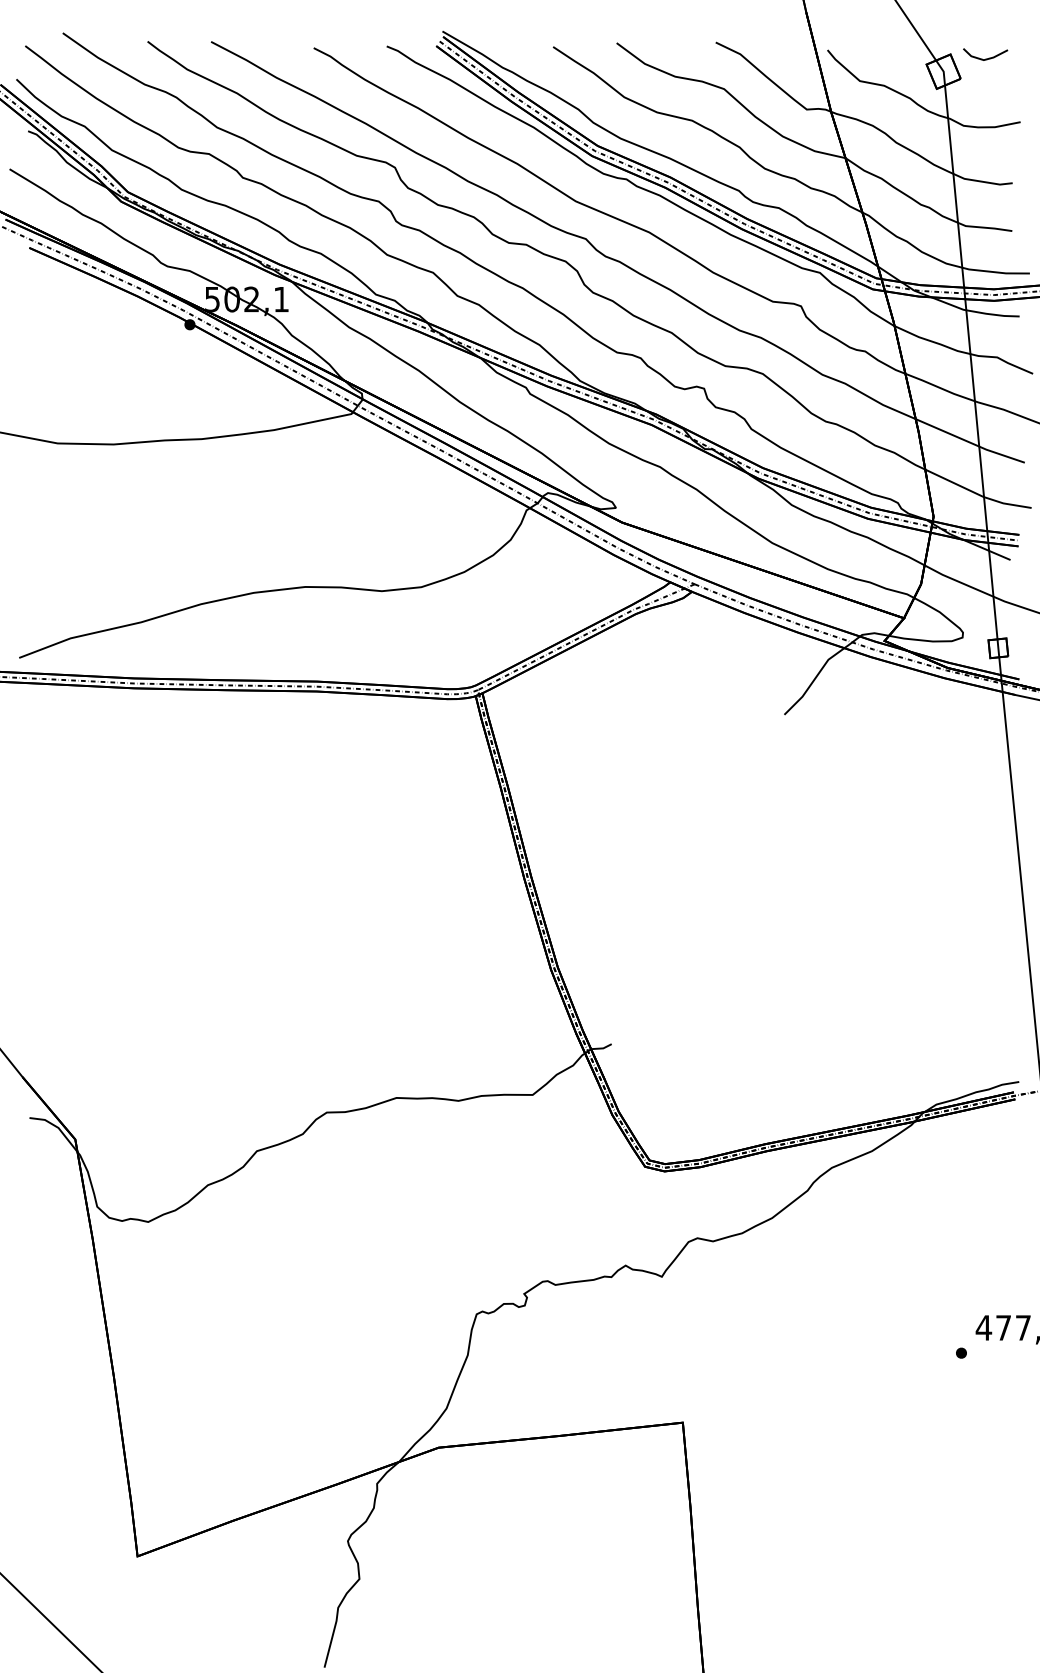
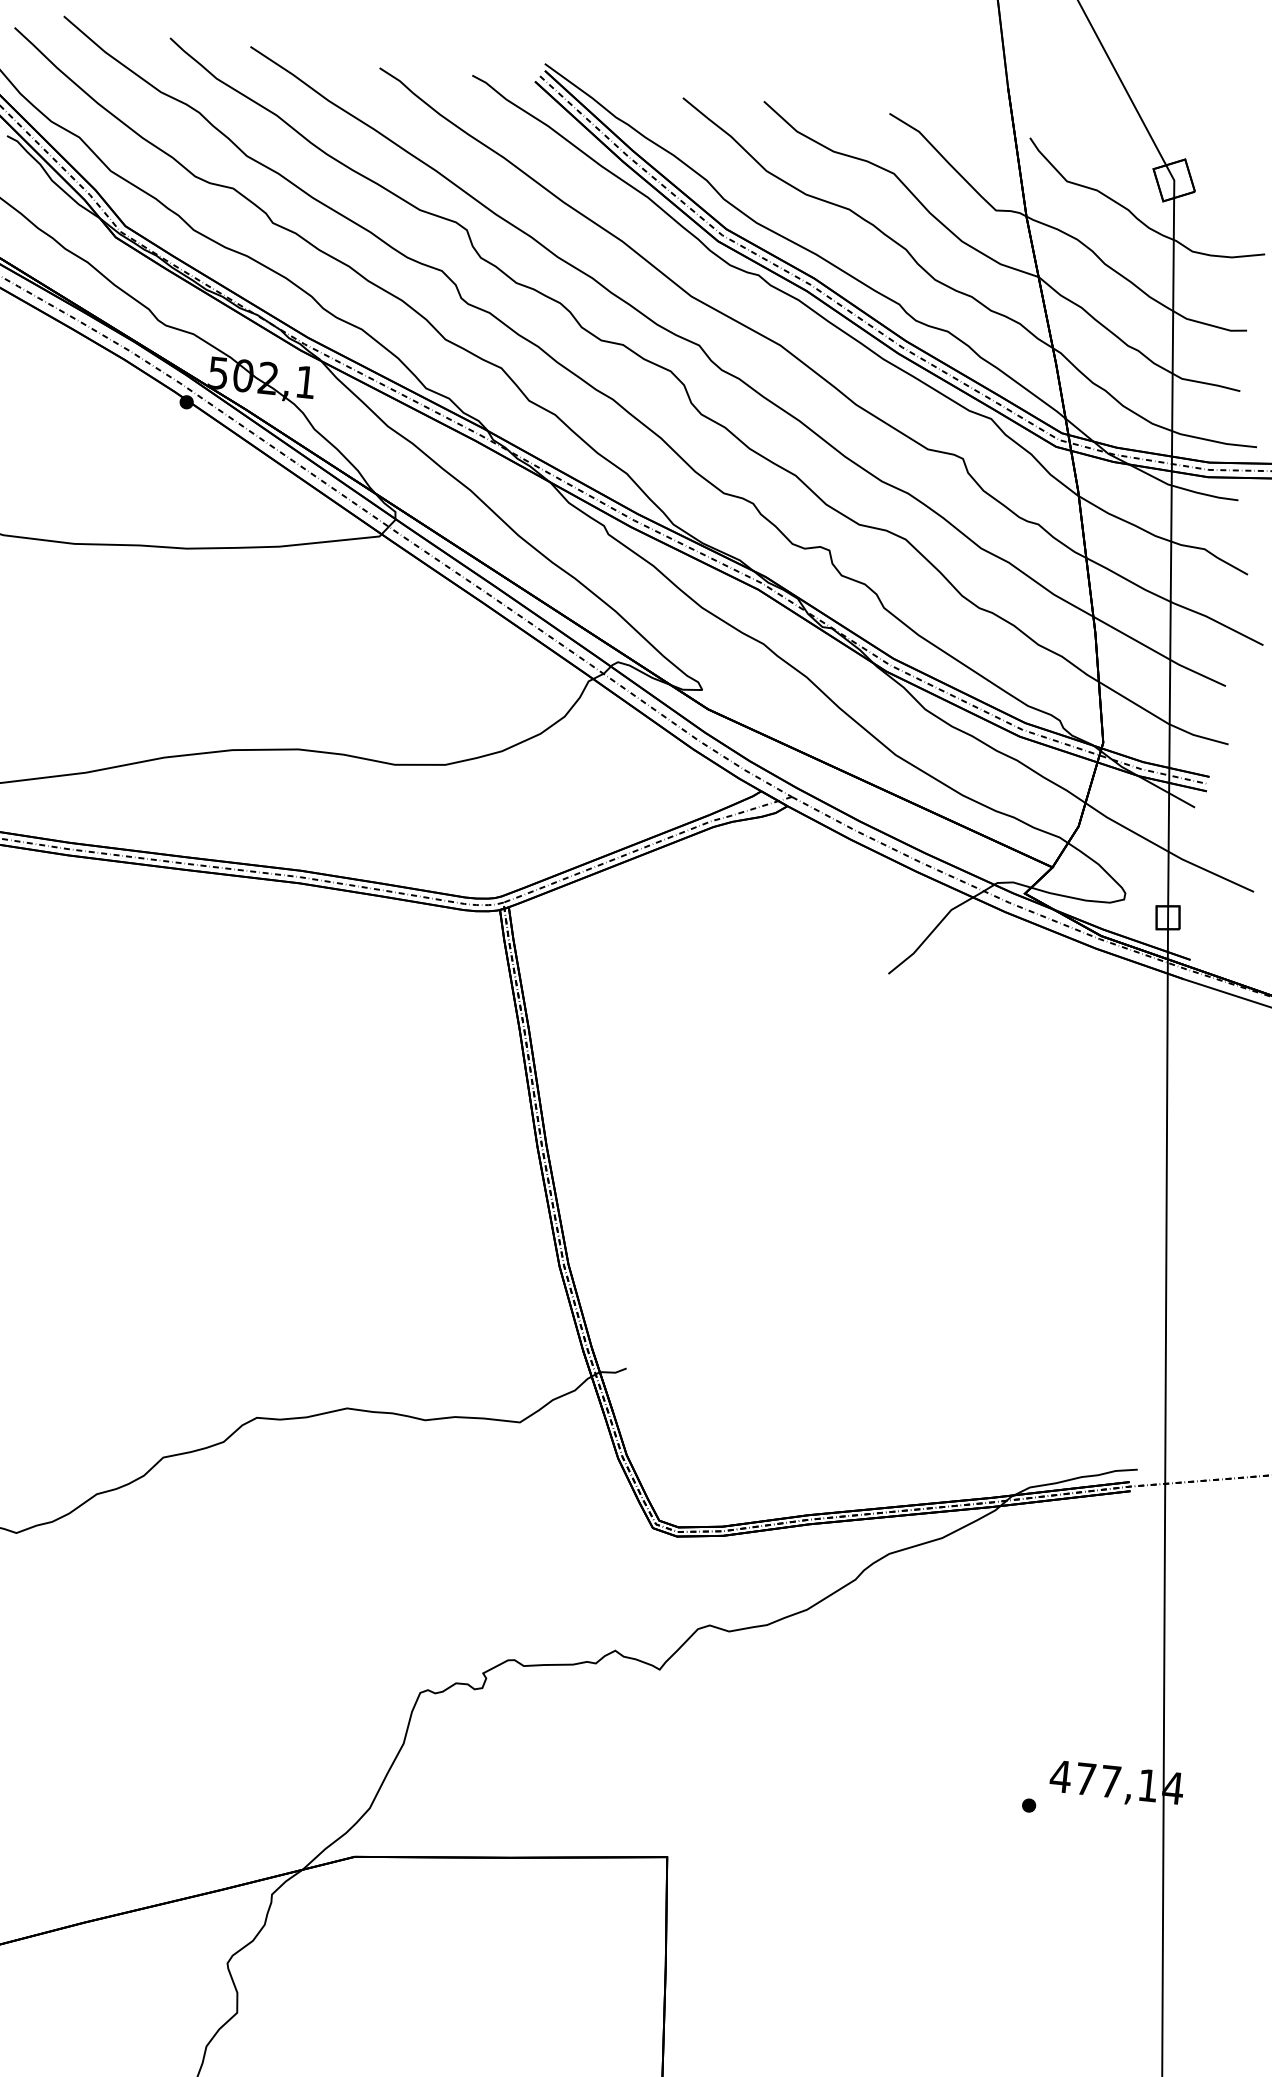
line: (985, 58) -> (1228, 169), removed

